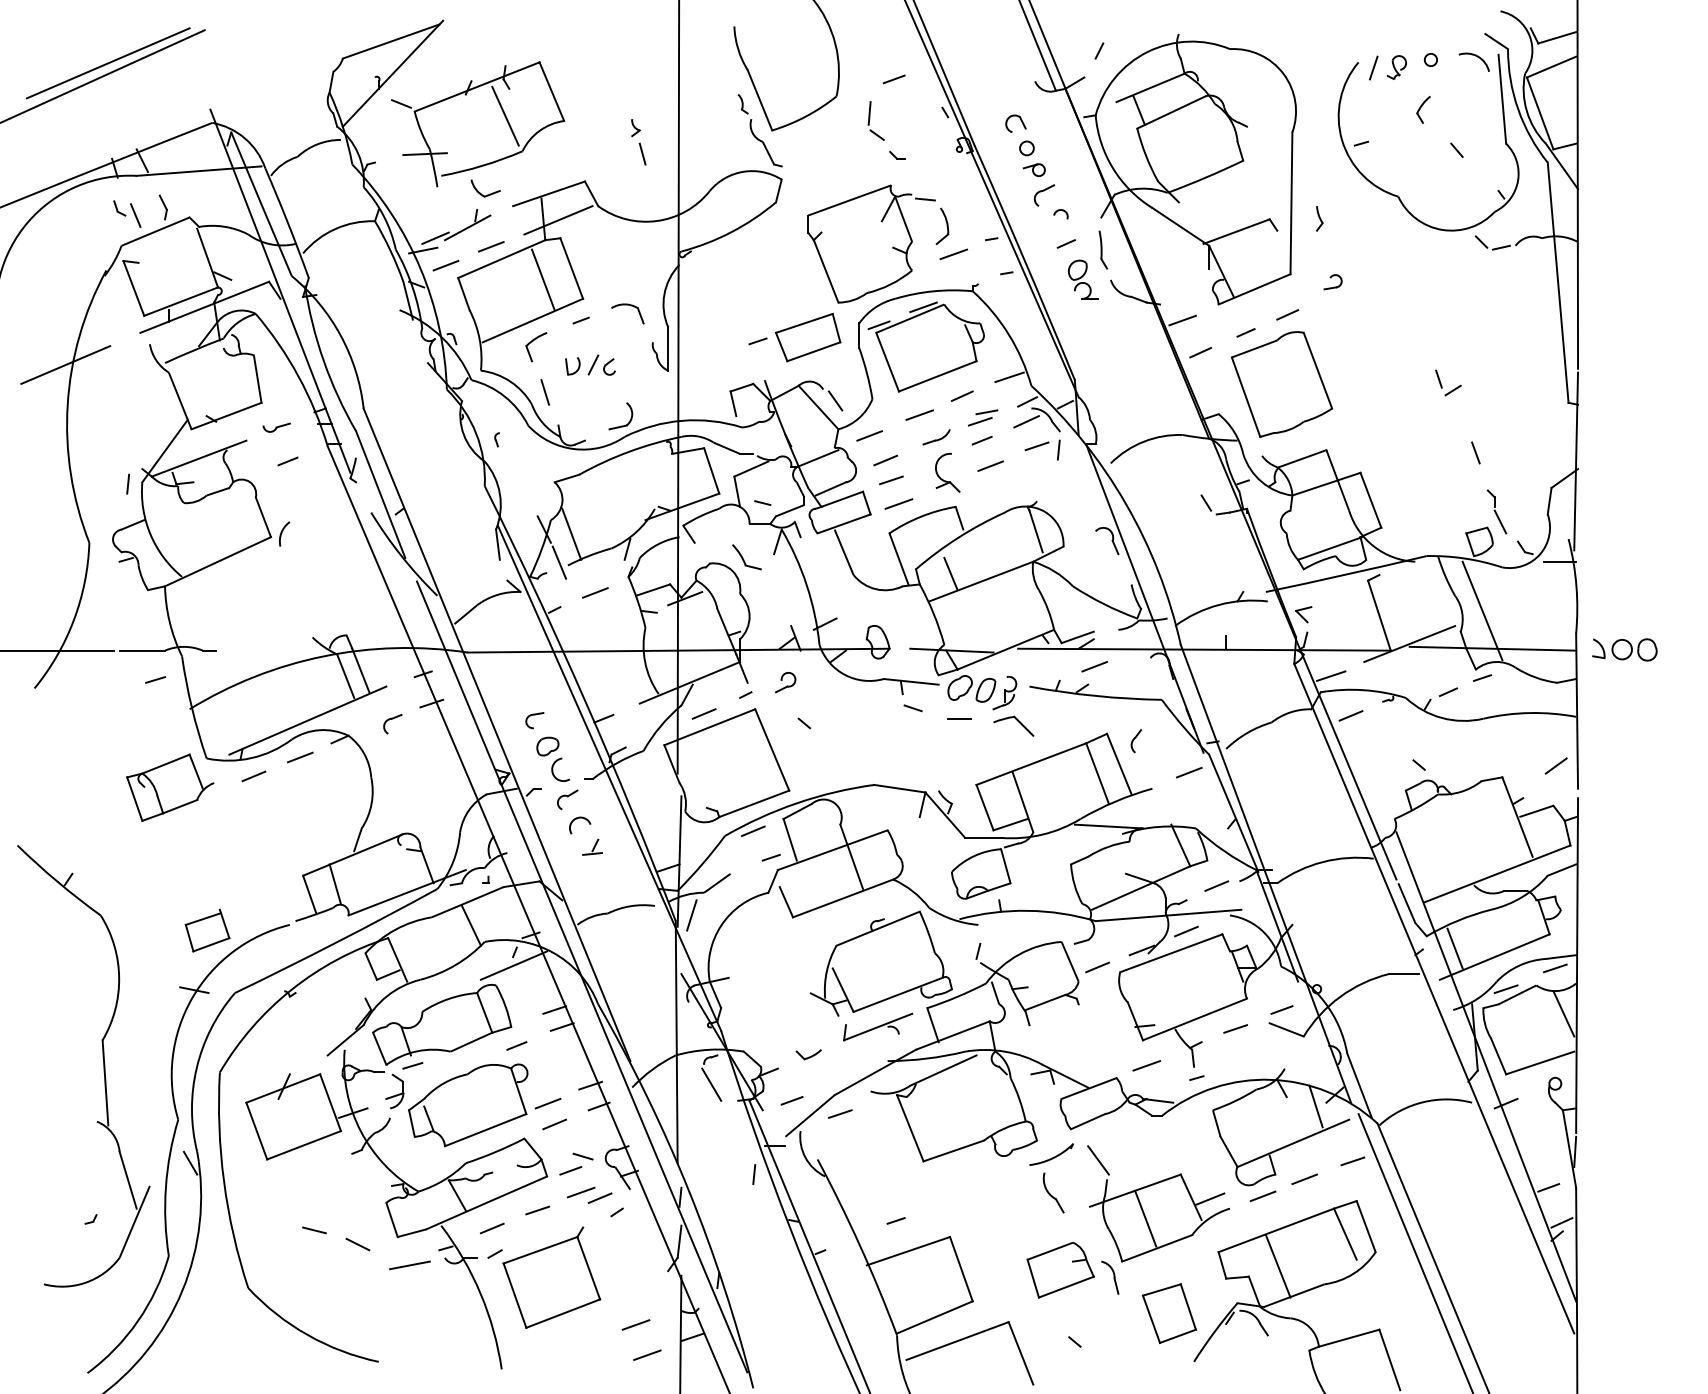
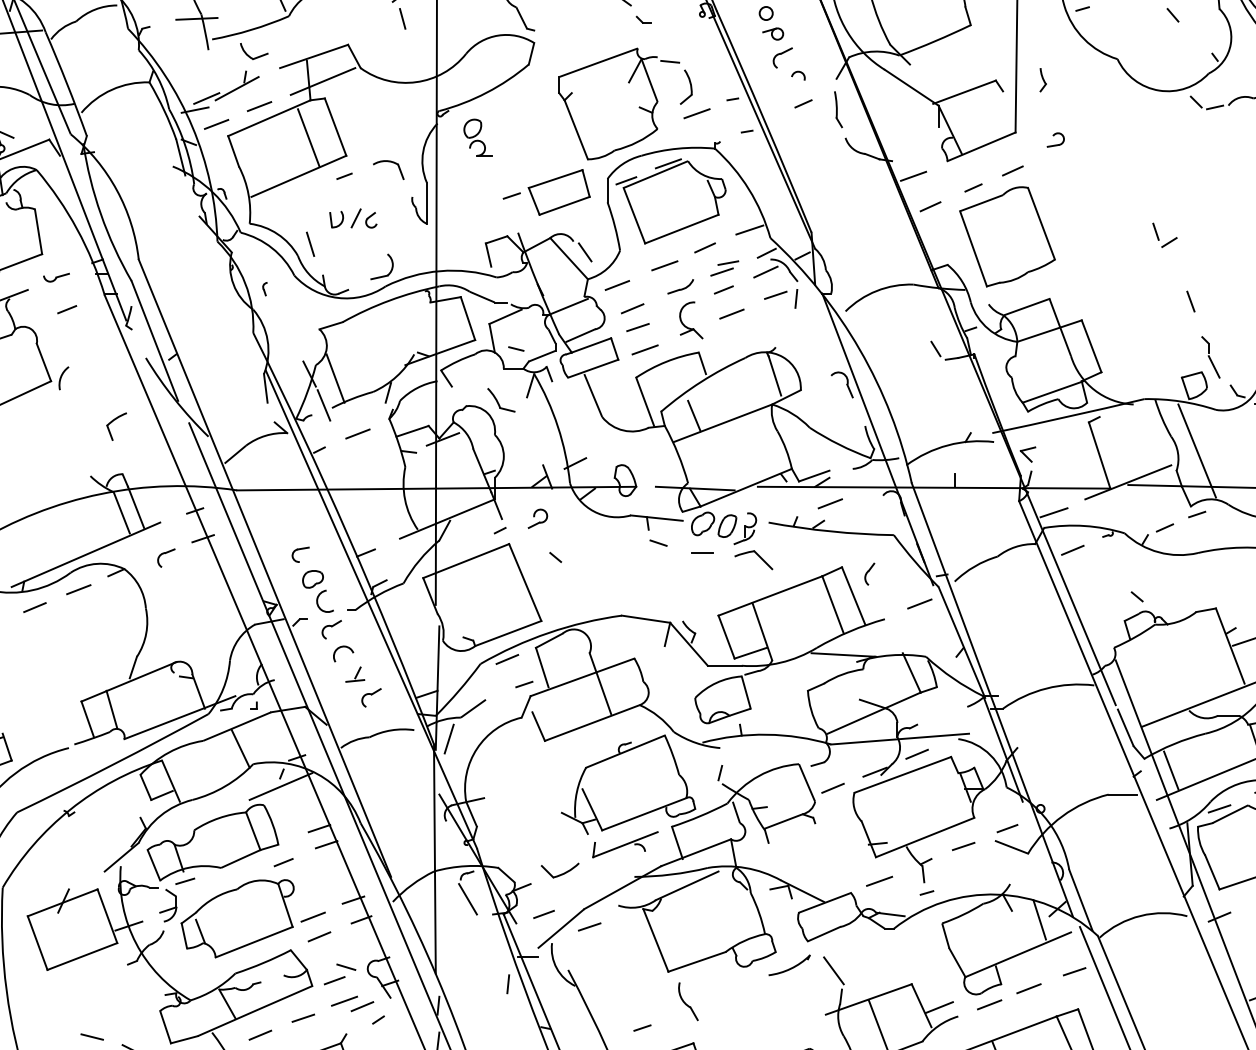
part: (1082, 279) -> (477, 137), moved
part: (532, 342) -> (113, 422), moved
line: (703, 713) -> (460, 548), removed
part: (609, 871) -> (371, 697), added
line: (1216, 885) -> (945, 710), removed
part: (808, 1054) -> (559, 870), size x1.6
part: (1053, 1192) -> (688, 1001), moved

